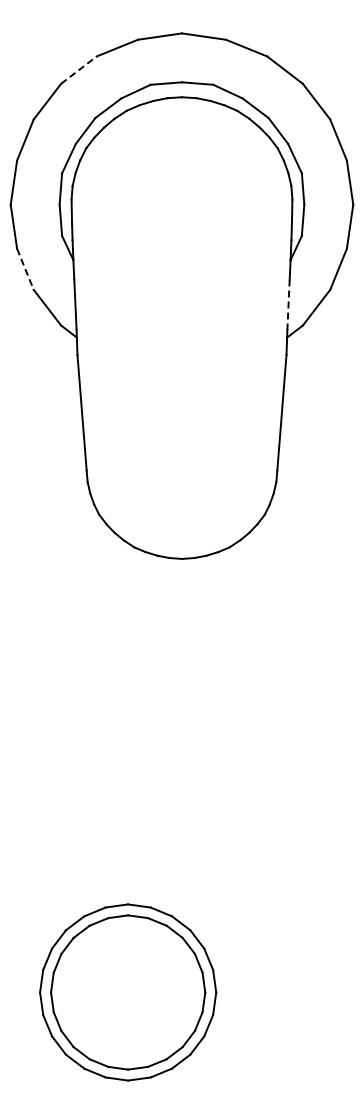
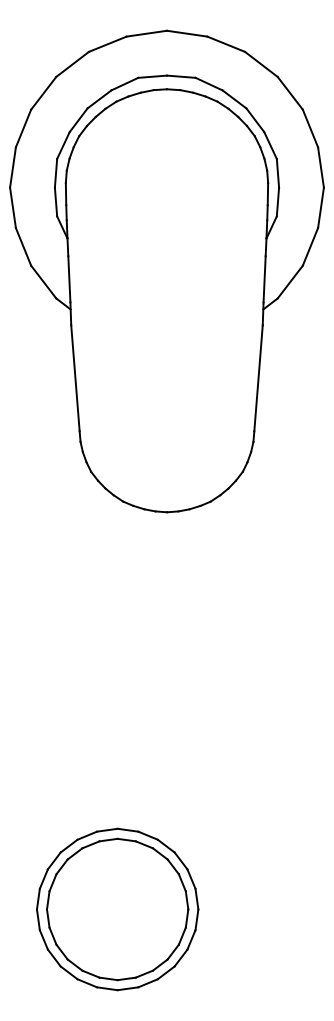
line: (78, 70) -> (72, 64), dashed -> solid
line: (25, 269) -> (23, 247), dashed -> solid
line: (288, 305) -> (264, 280), dashed -> solid

